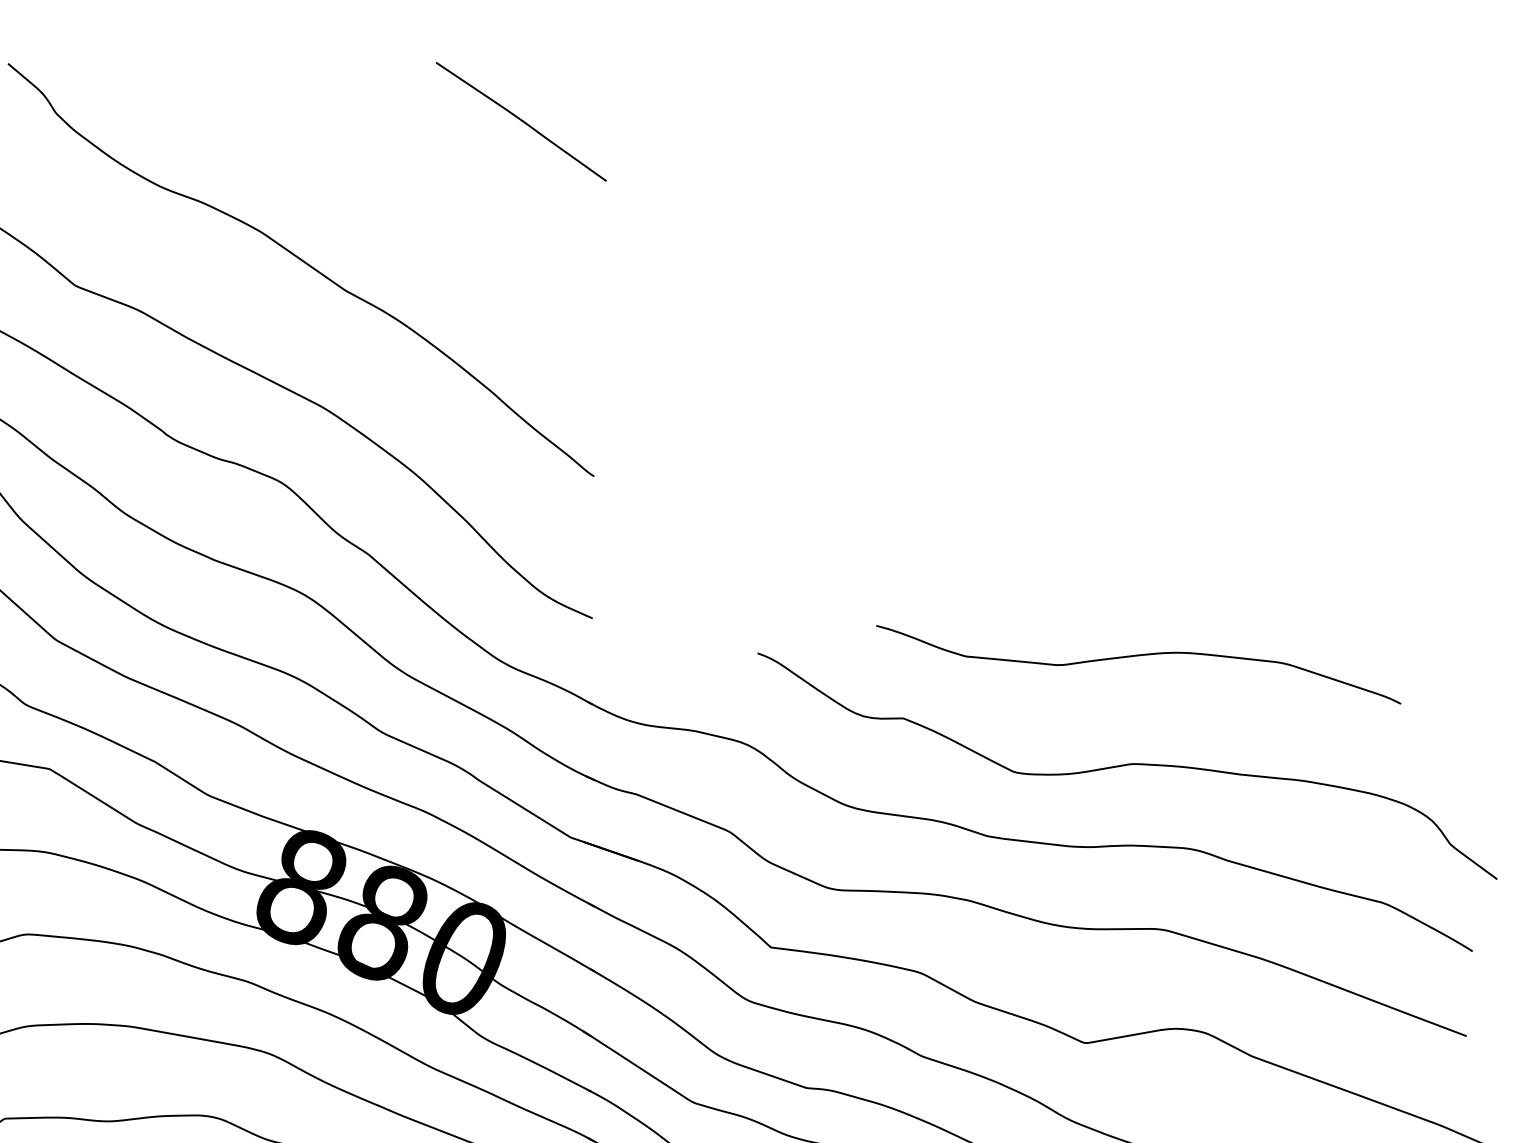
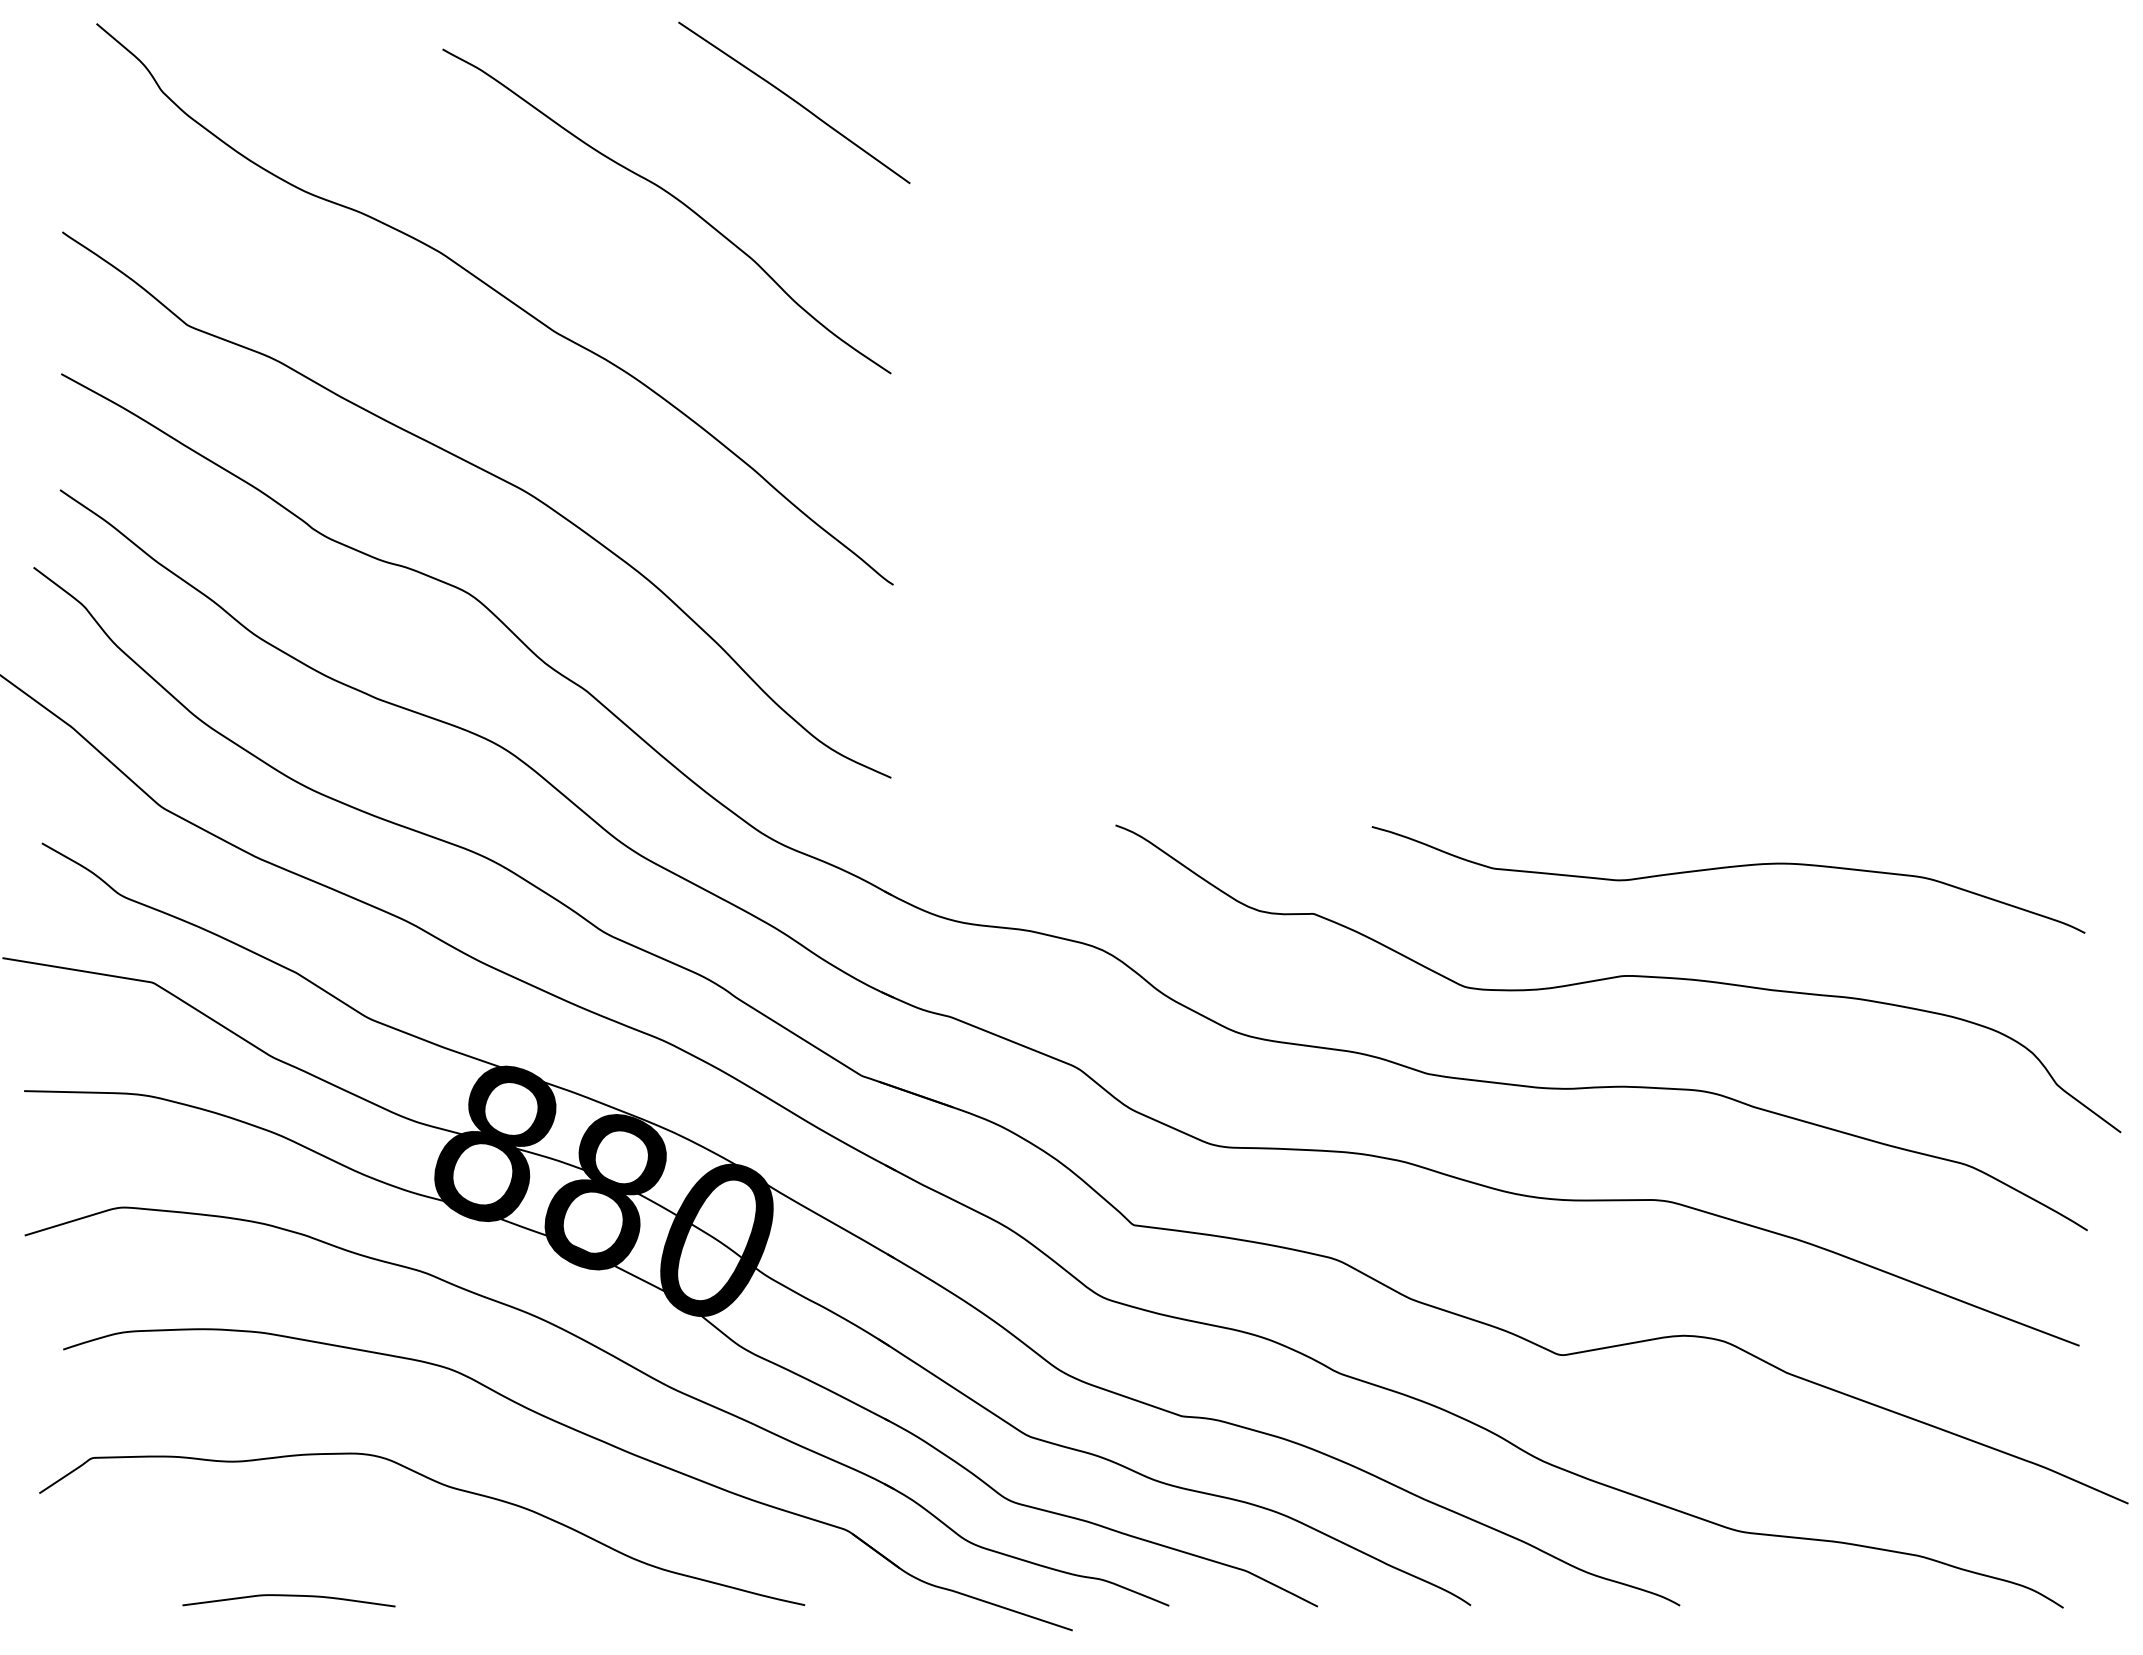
curve: (433, 192) -> (675, 199), added
curve: (1138, 656) -> (1728, 868), moved

